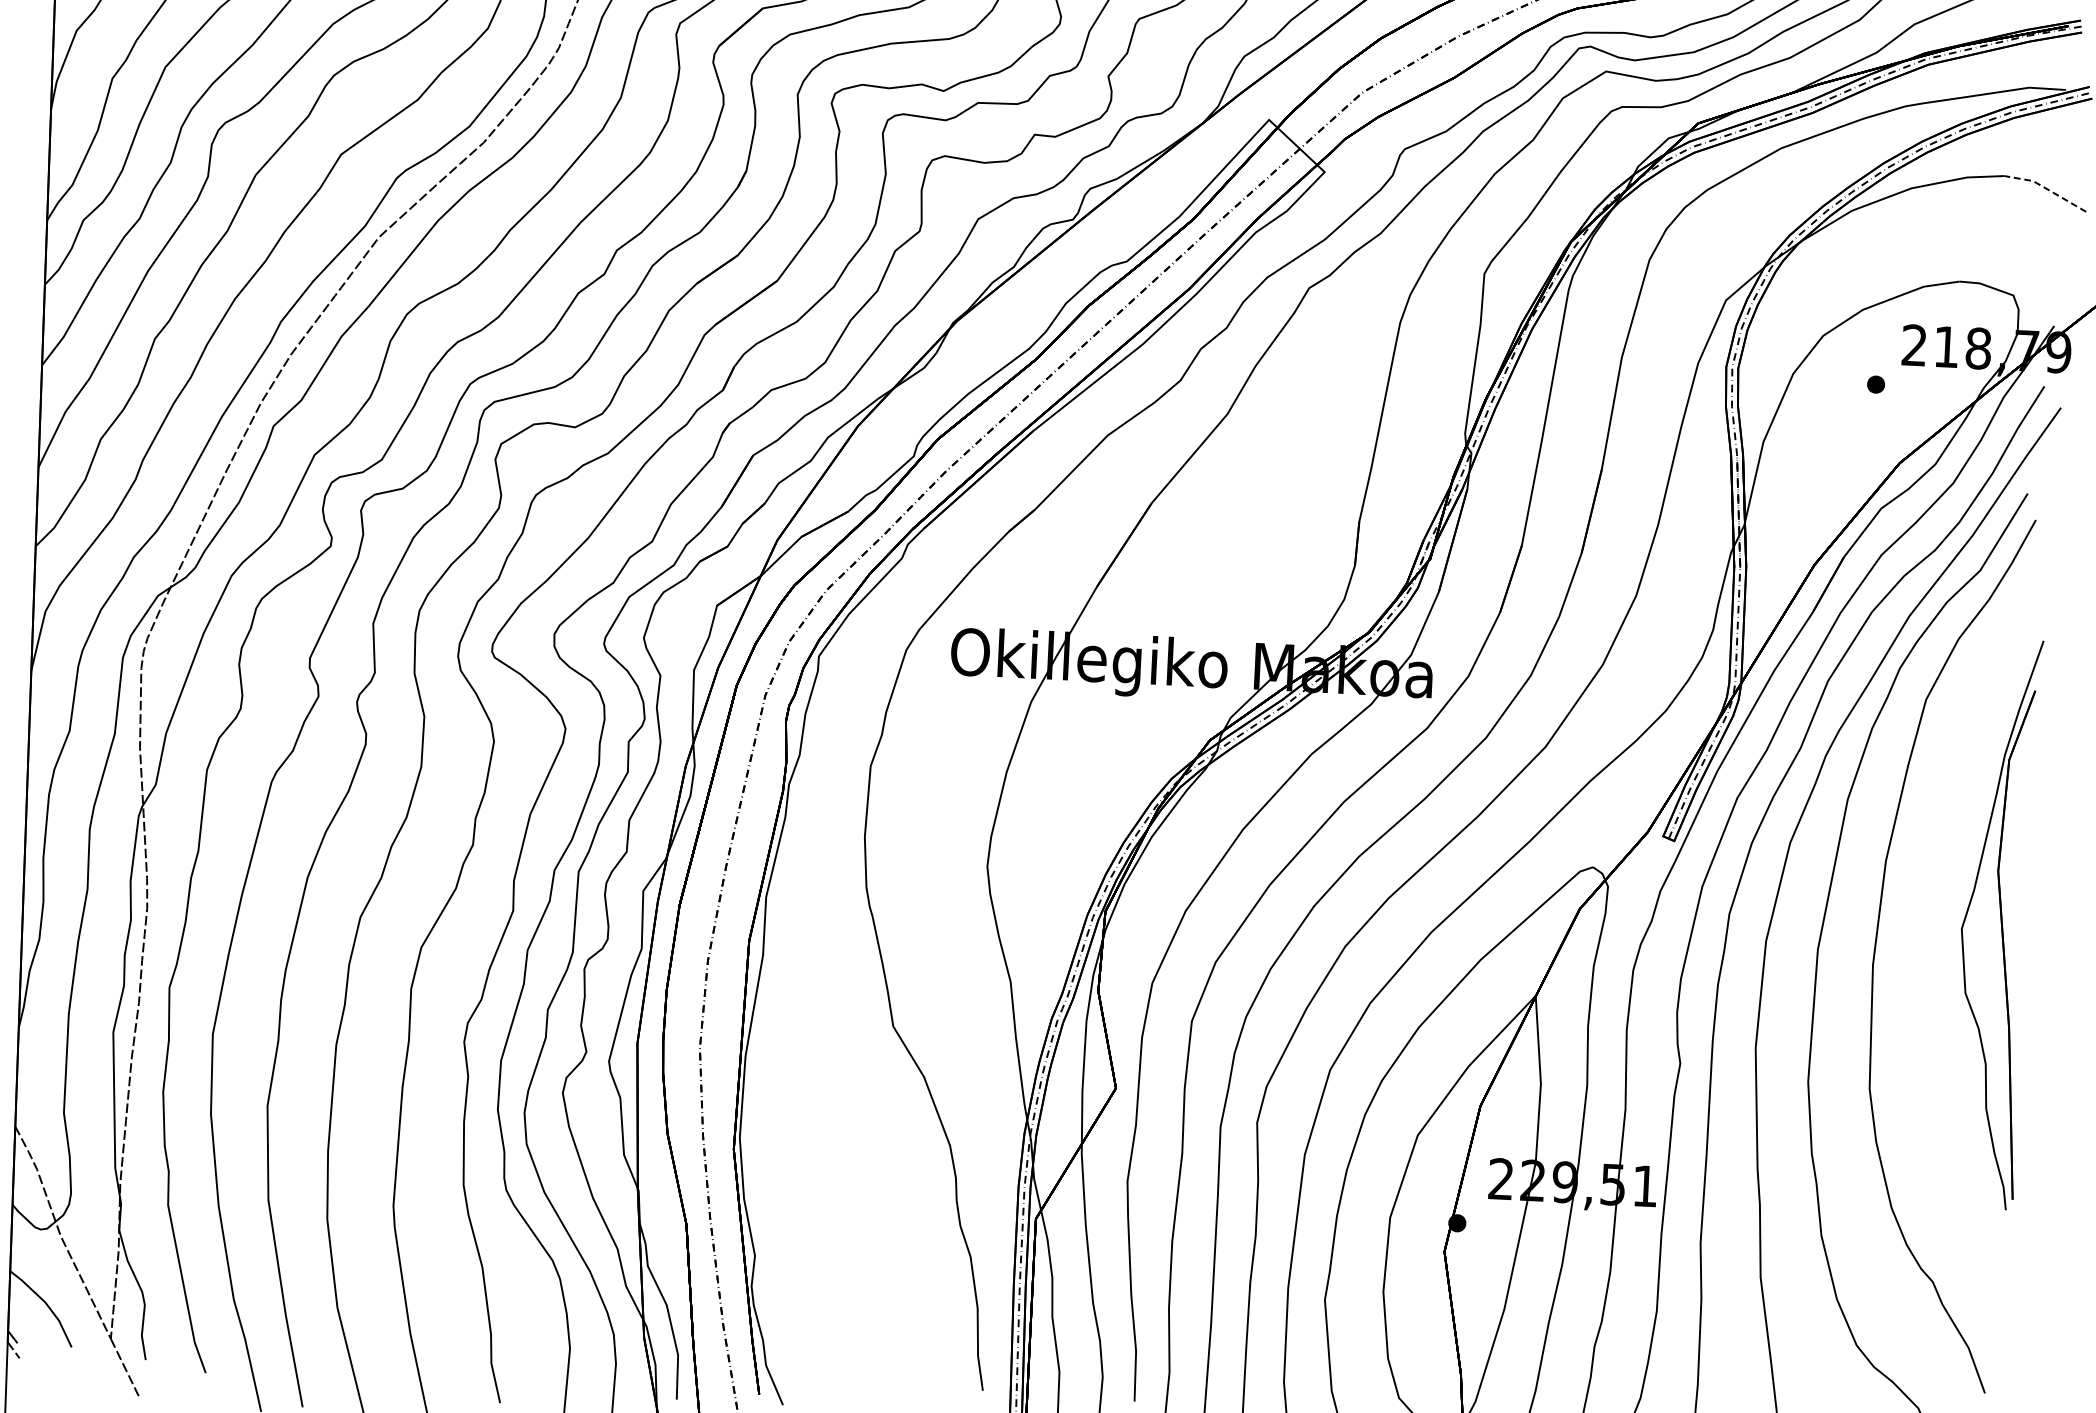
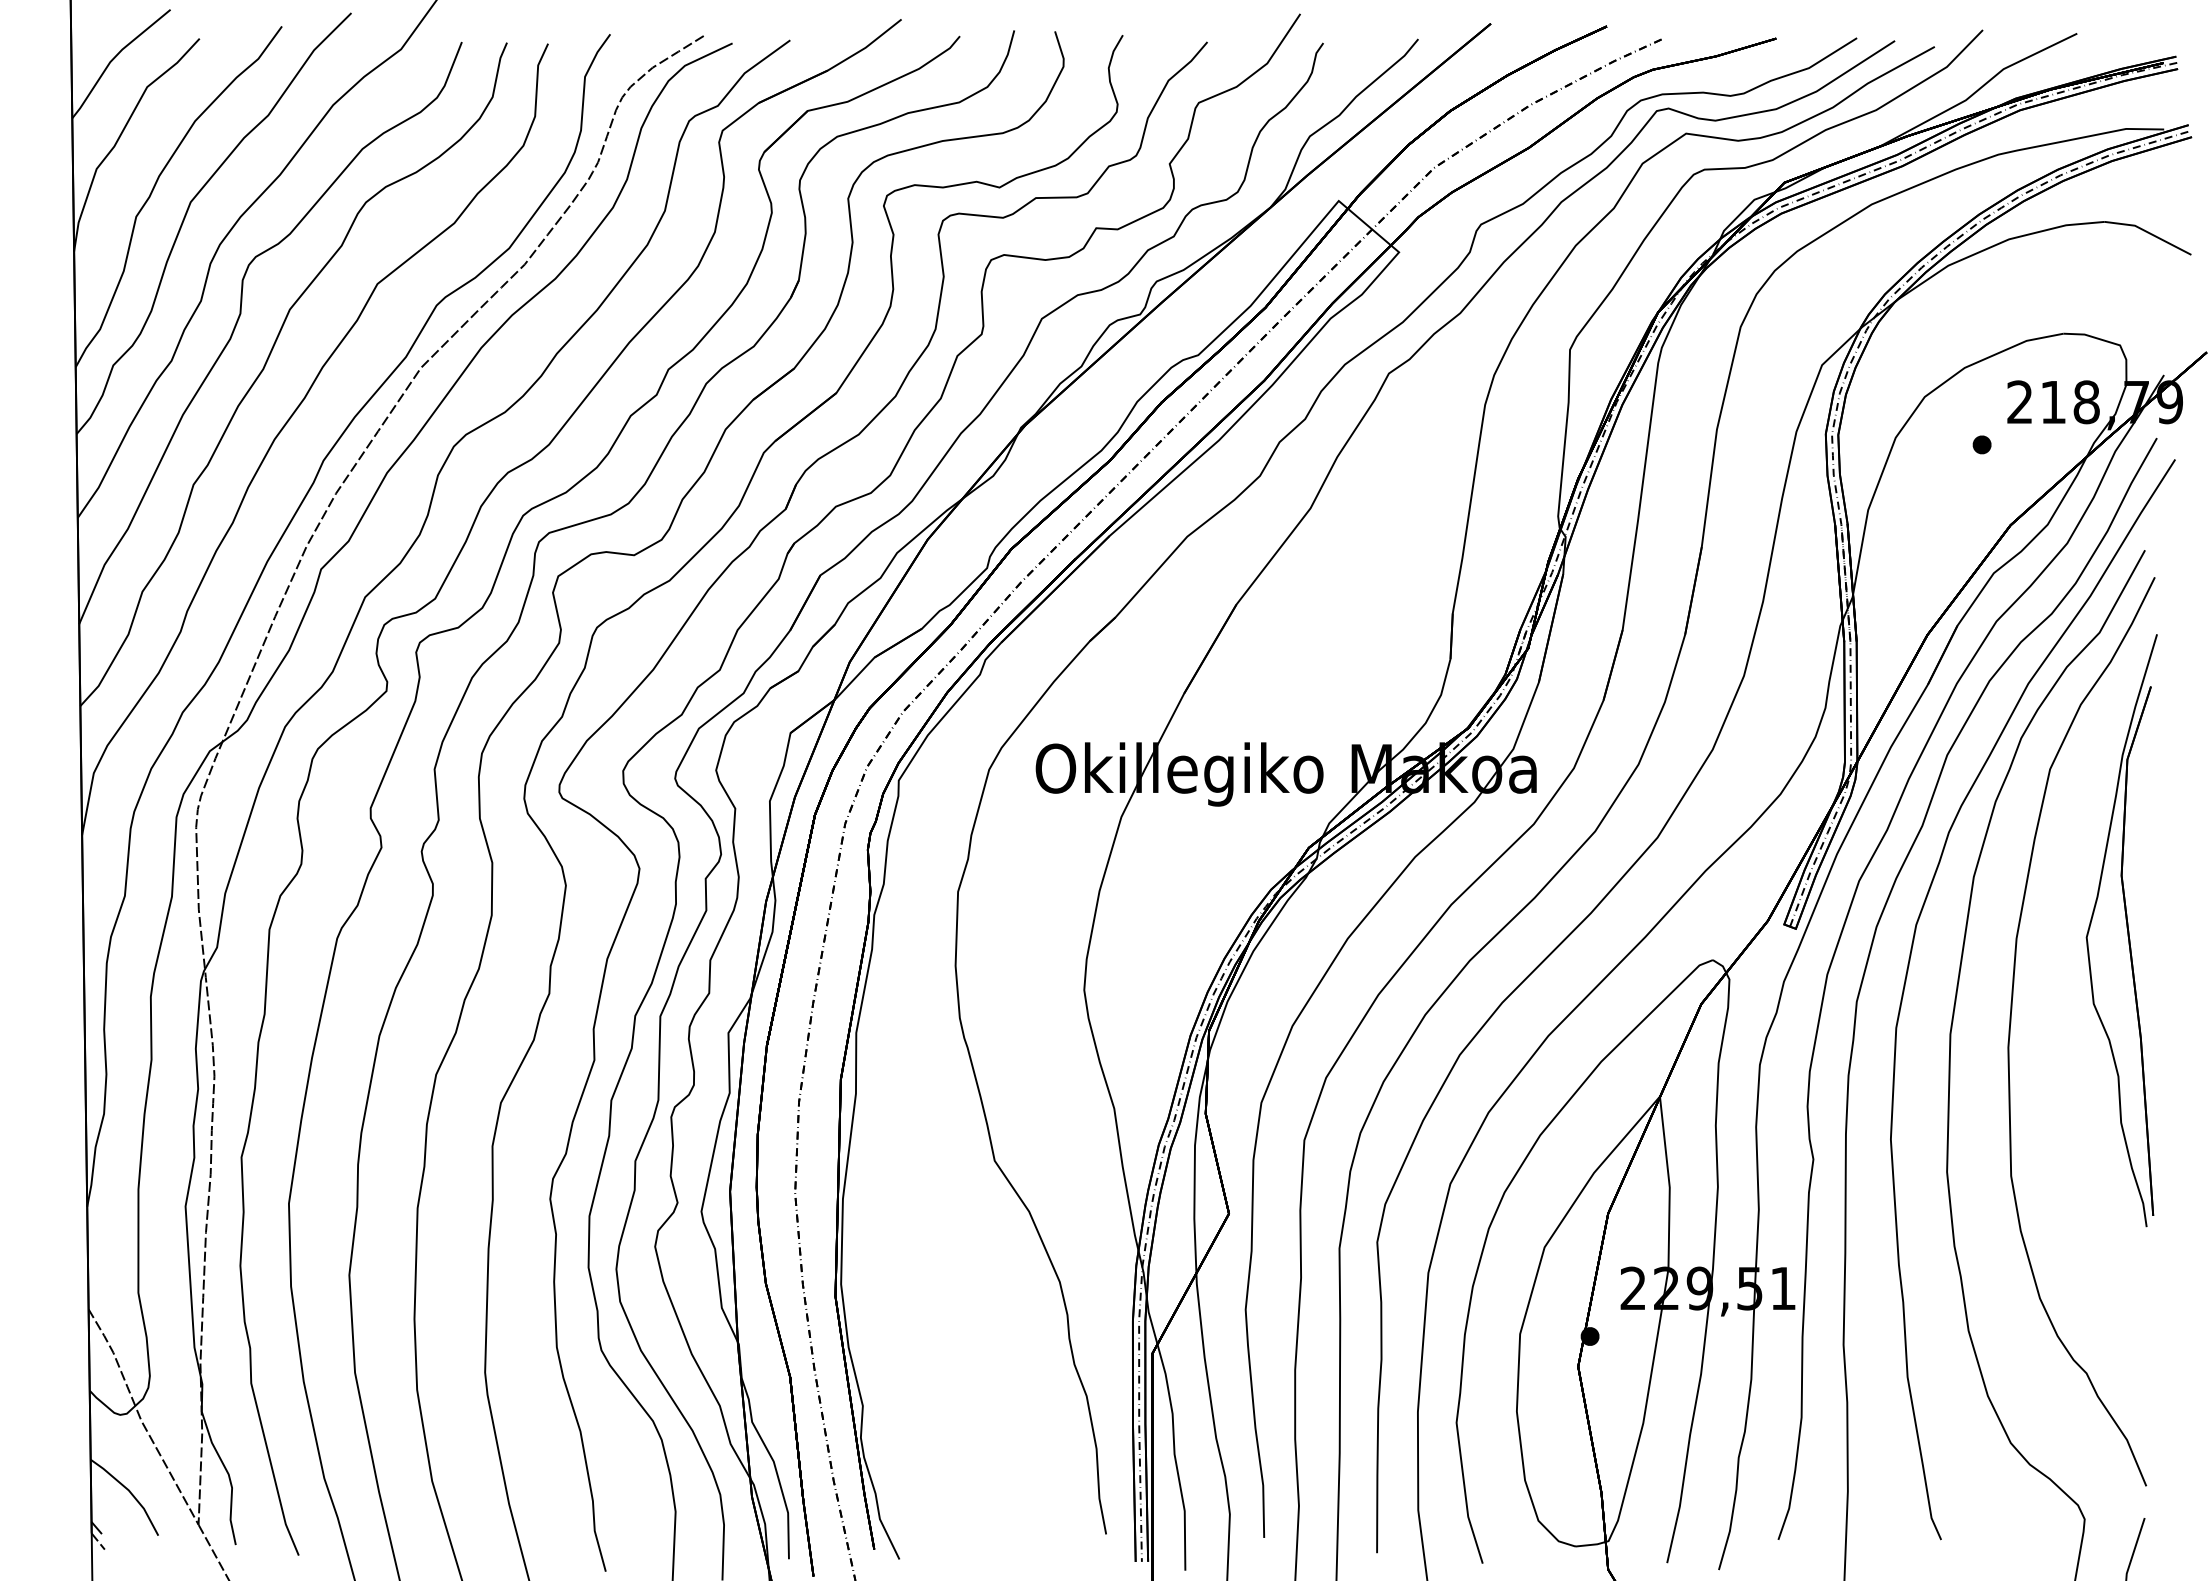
line: (2046, 189) -> (2149, 233), dashed -> solid
part: (1995, 923) -> (2121, 930), moved

